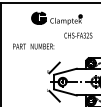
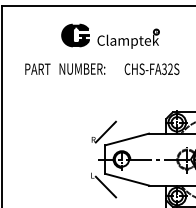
text: (33, 46) -> (64, 69), moved

